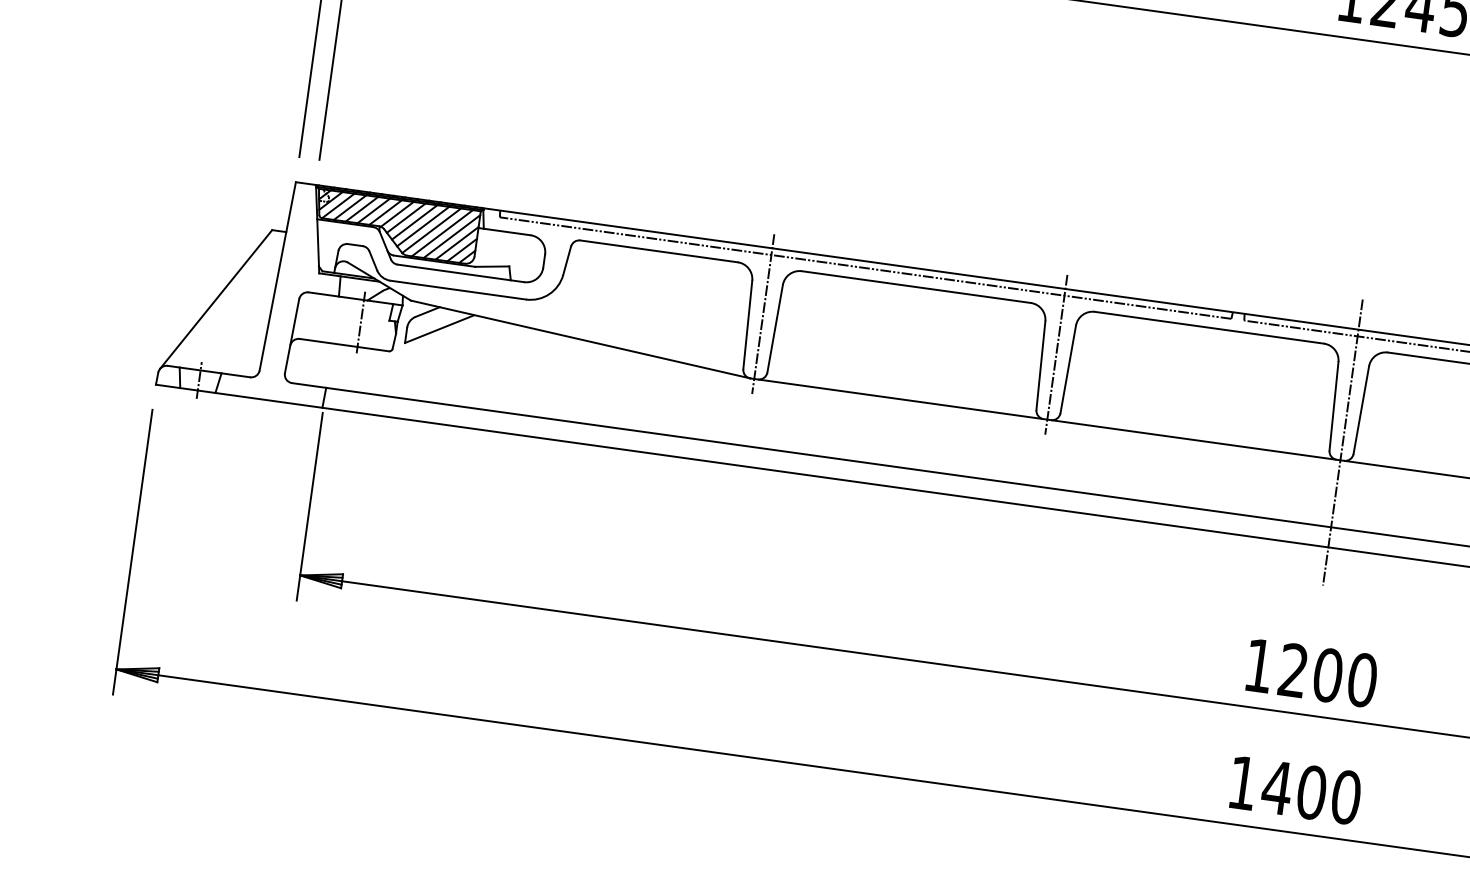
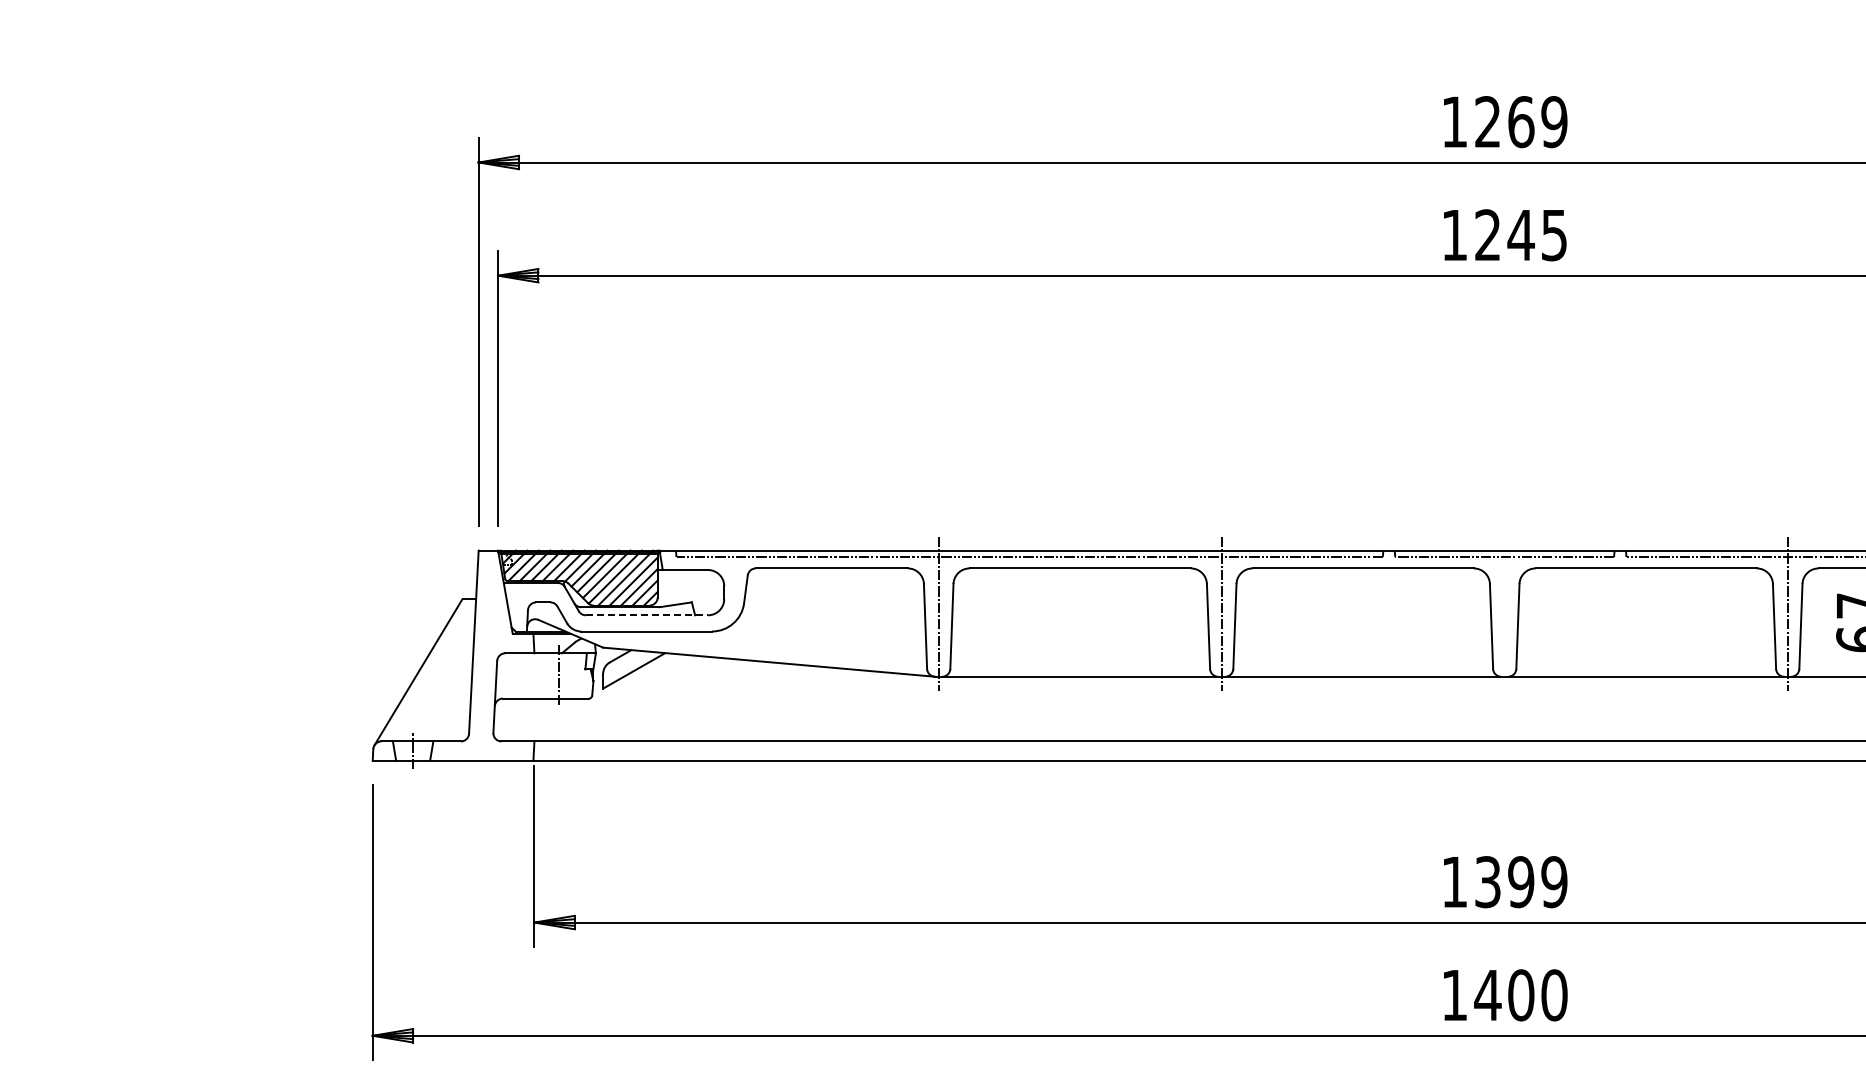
line: (461, 273) -> (647, 615), solid -> dashed
line: (1342, 442) -> (1504, 659), removed
text: (1328, 675) -> (1521, 882), 1200 -> 1399

